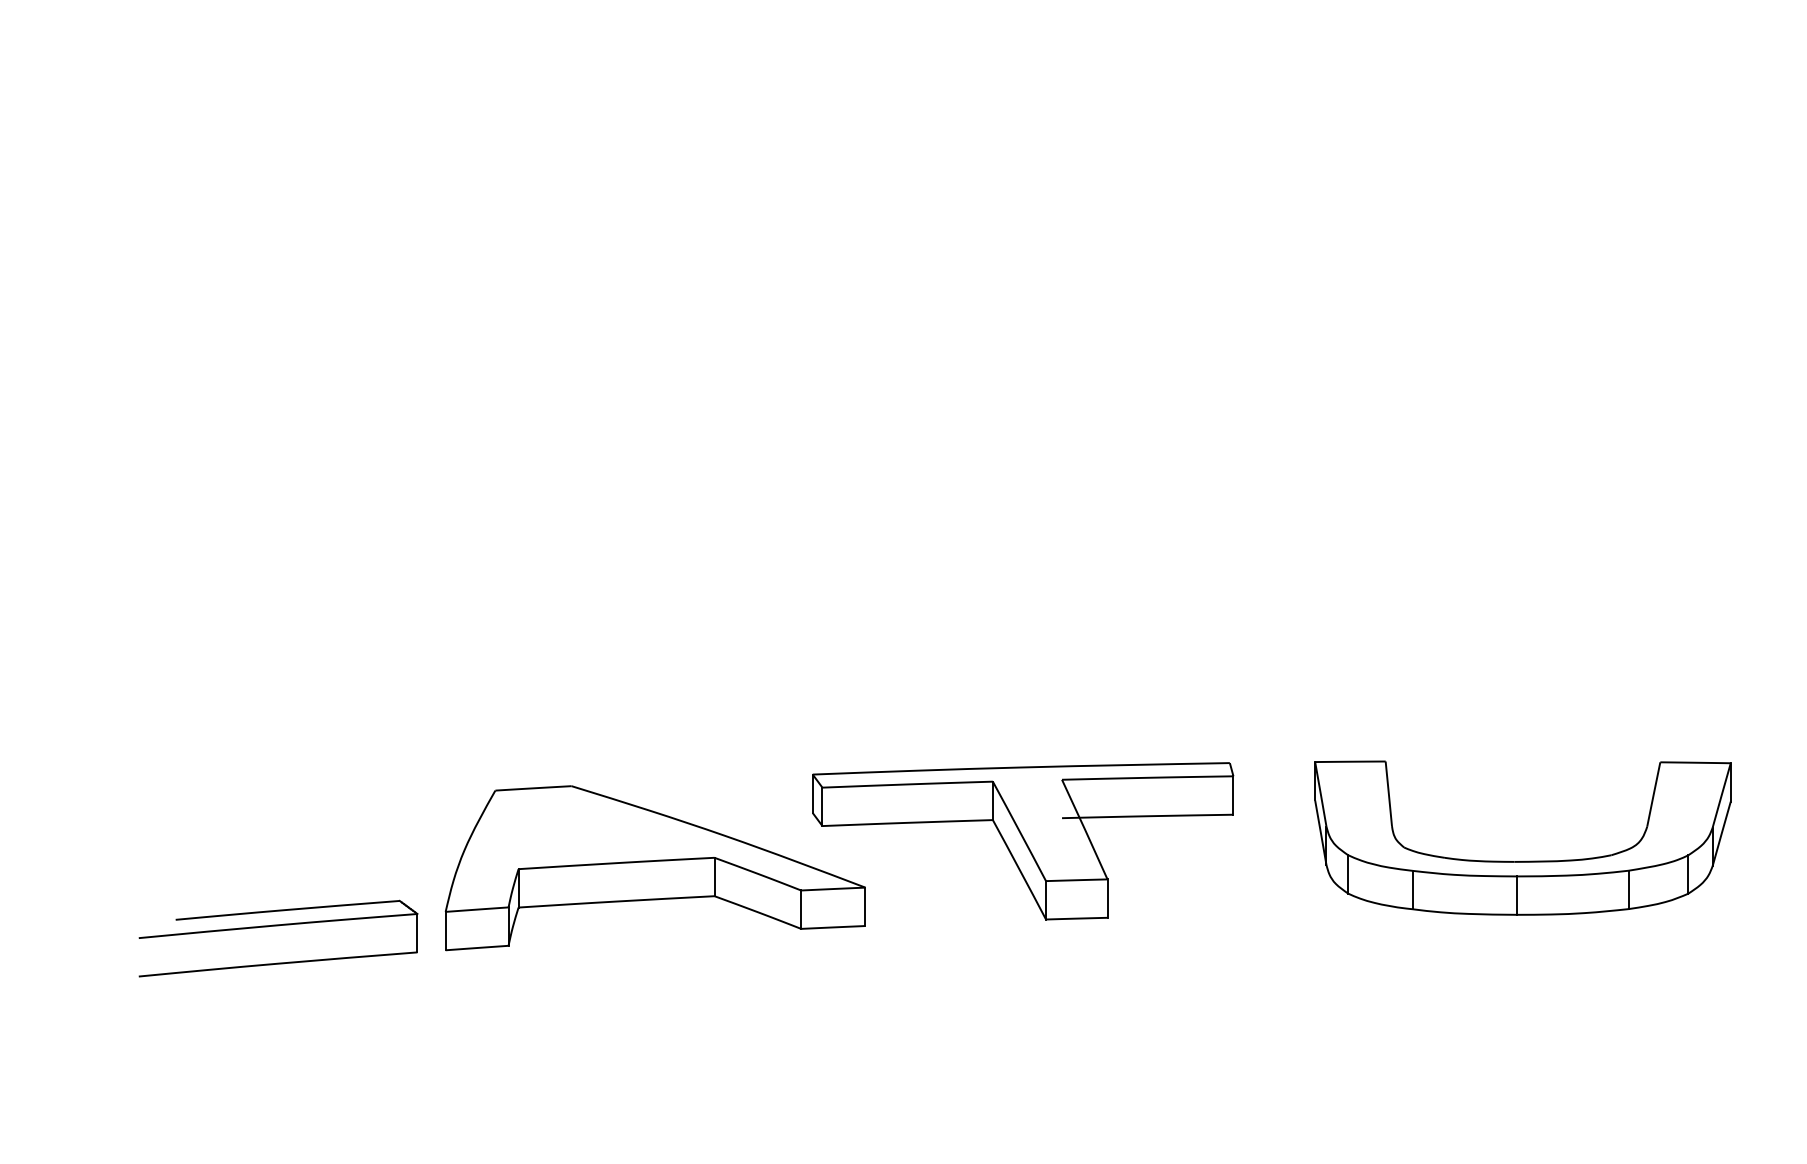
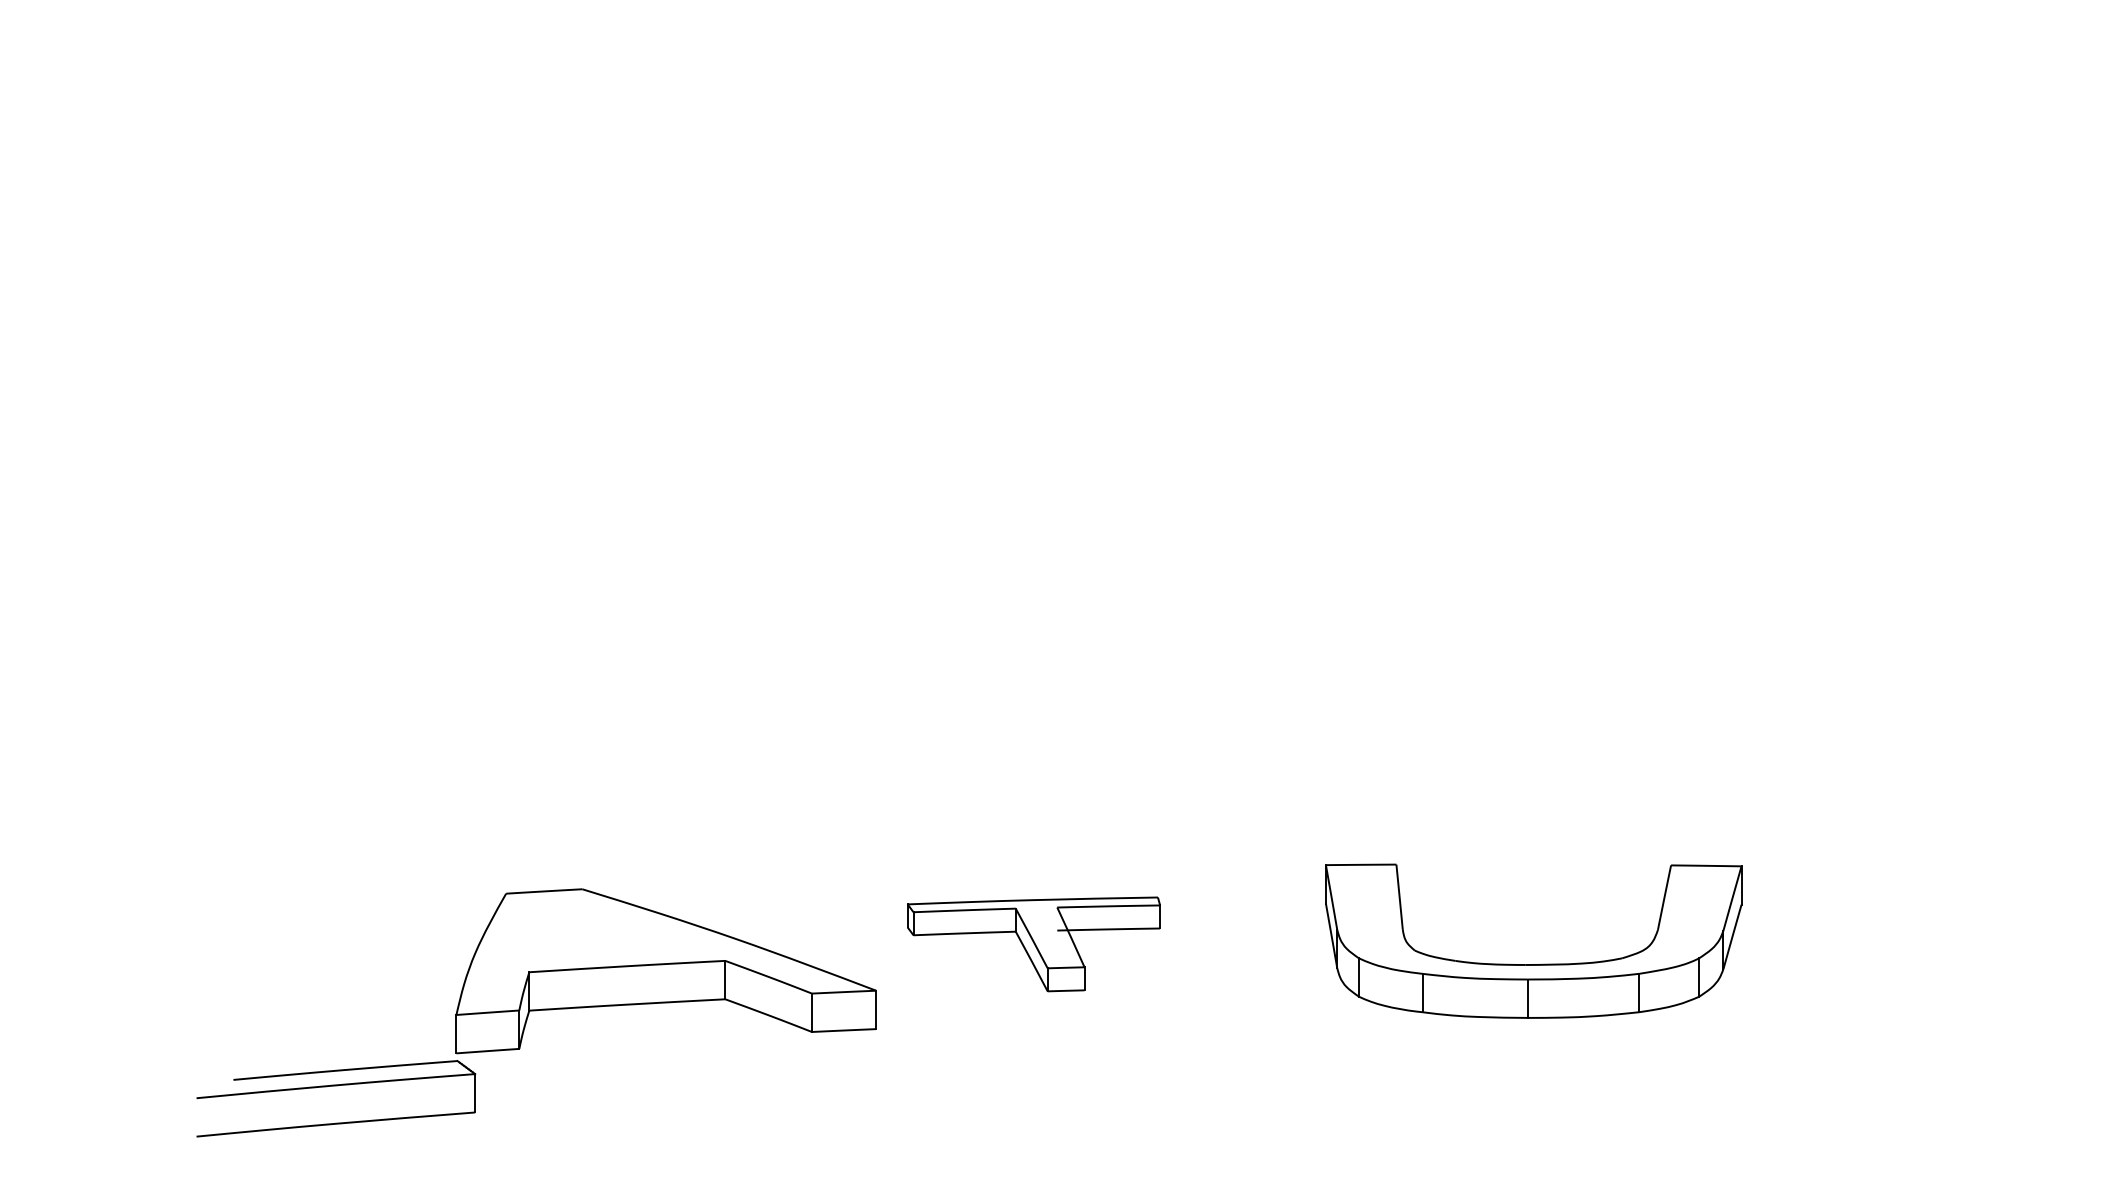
part: (1022, 841) -> (1033, 944), size x0.6
part: (278, 926) -> (336, 1086), moved

